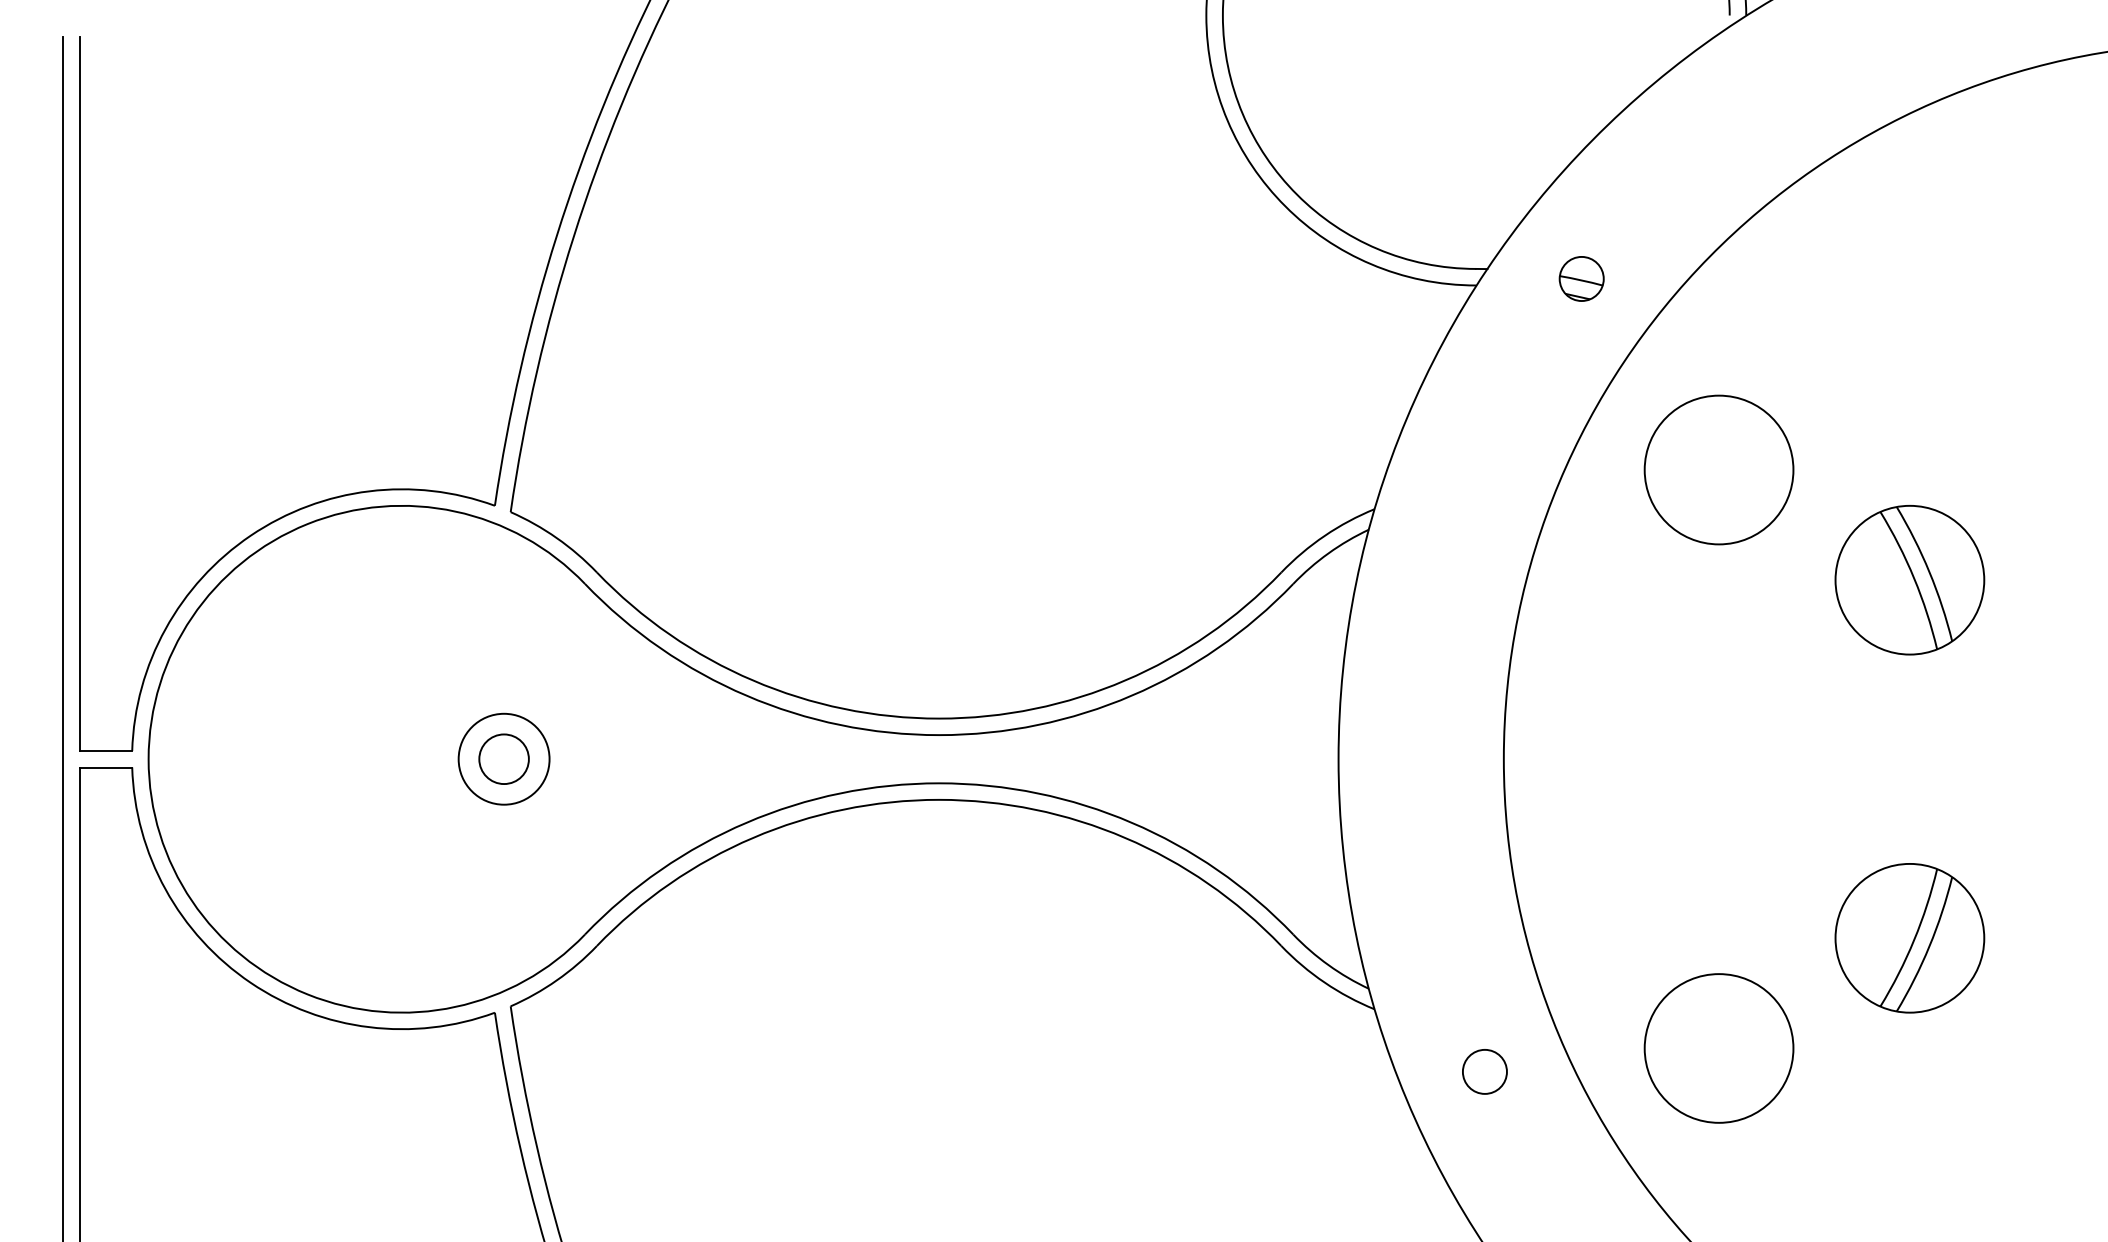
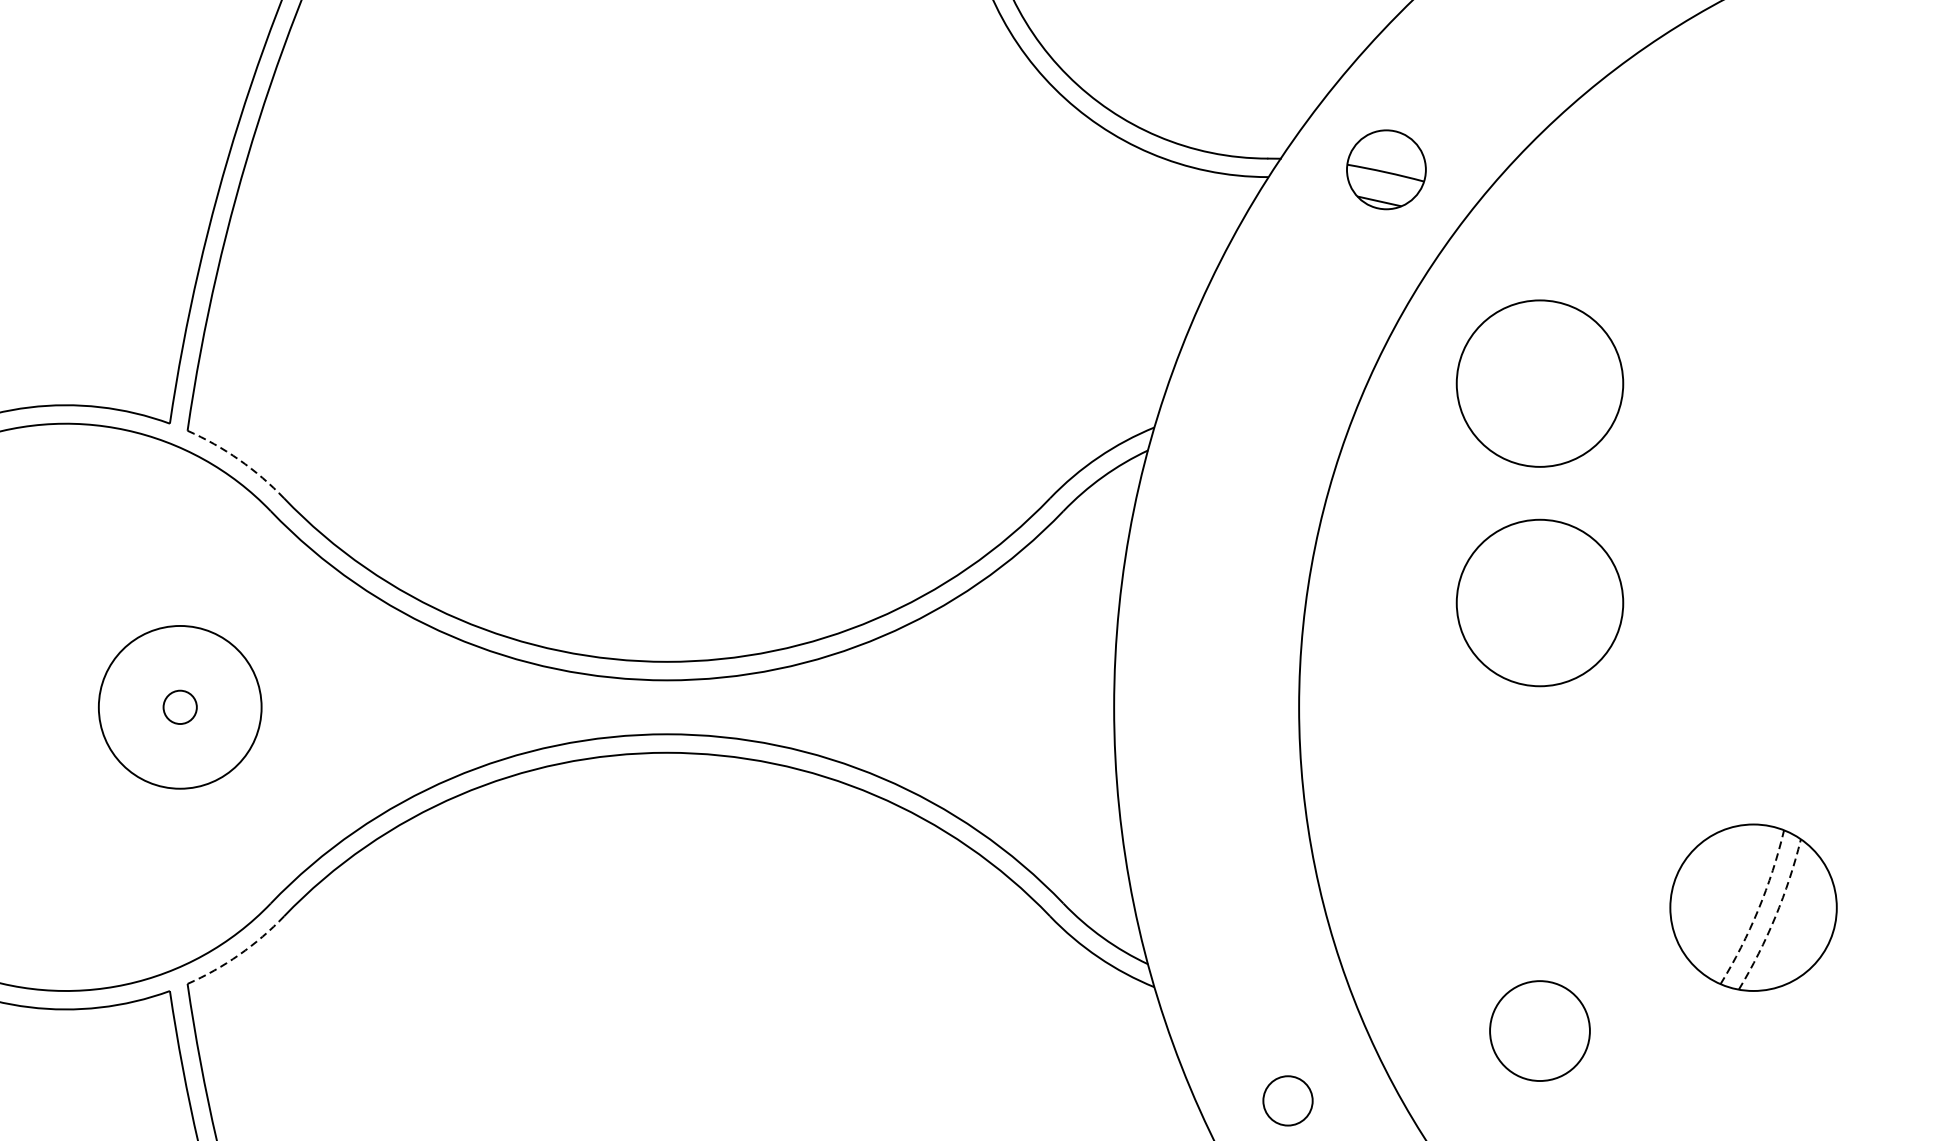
part: (1581, 278) -> (1386, 169), size x1.6
arc: (556, 538) -> (238, 460), solid -> dashed
part: (1909, 580) -> (1753, 507), removed
circle: (1718, 665) -> (1539, 602), added
circle: (503, 758) -> (179, 706), size x1.6
circle: (503, 759) -> (179, 707), size x0.6
arc: (1914, 940) -> (1758, 910), solid -> dashed
arc: (1929, 946) -> (1775, 916), solid -> dashed
arc: (556, 980) -> (238, 954), solid -> dashed
circle: (1718, 1048) -> (1539, 1031), size x0.6
circle: (1484, 1071) -> (1287, 1100), moved

